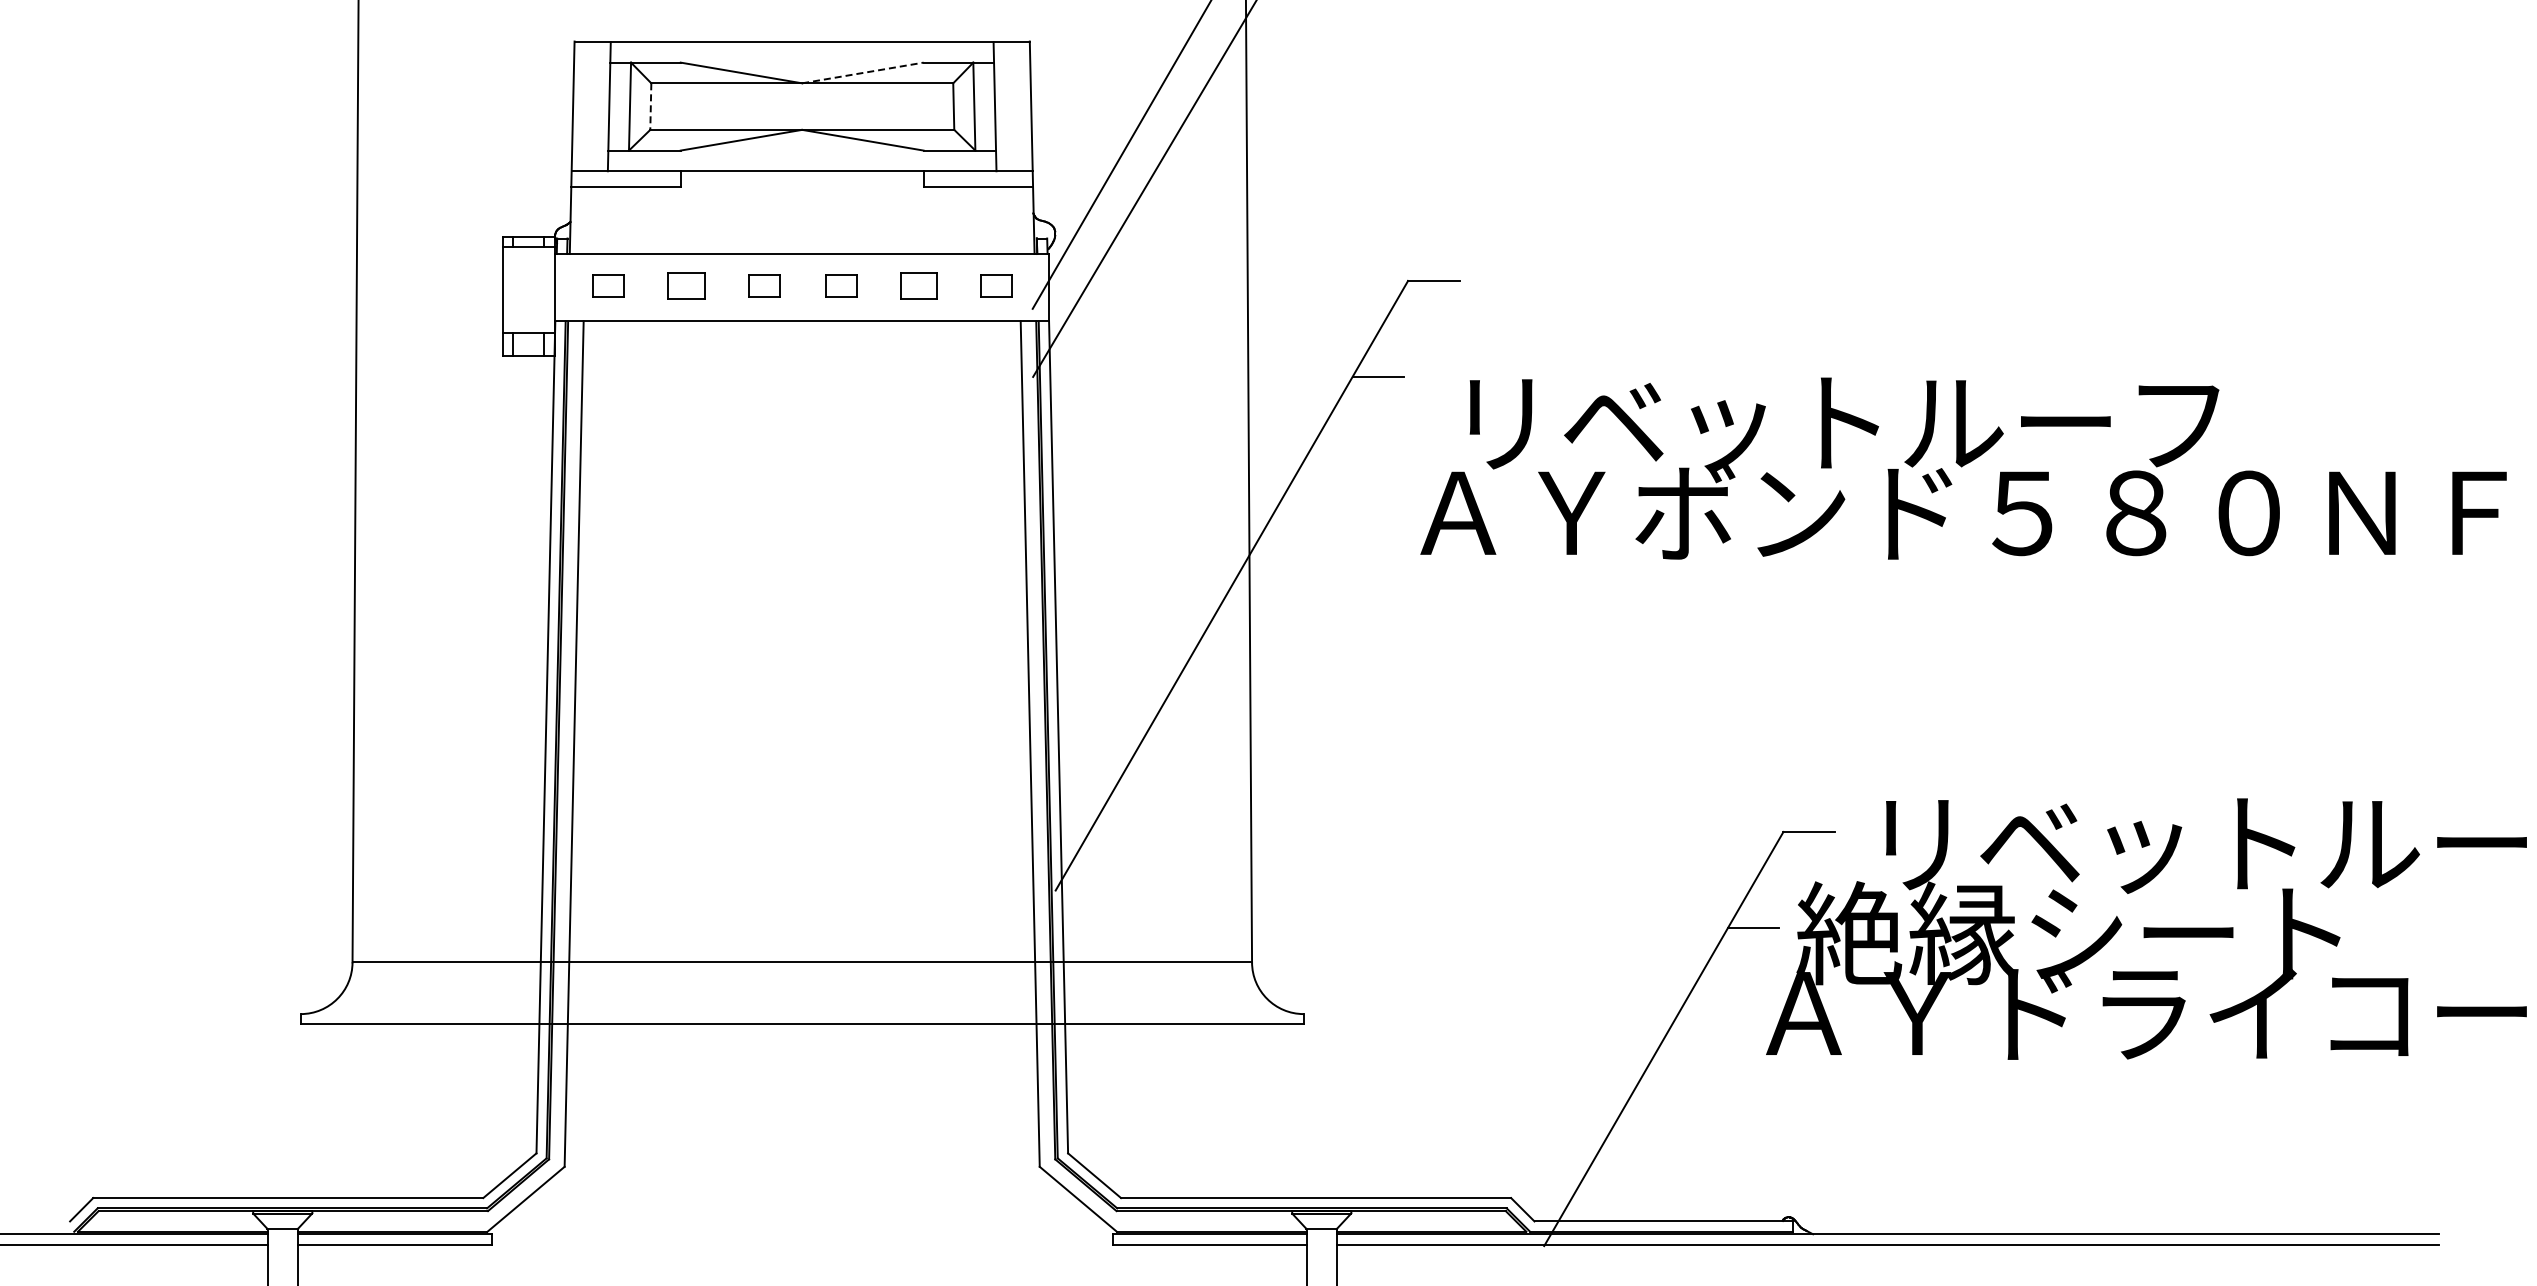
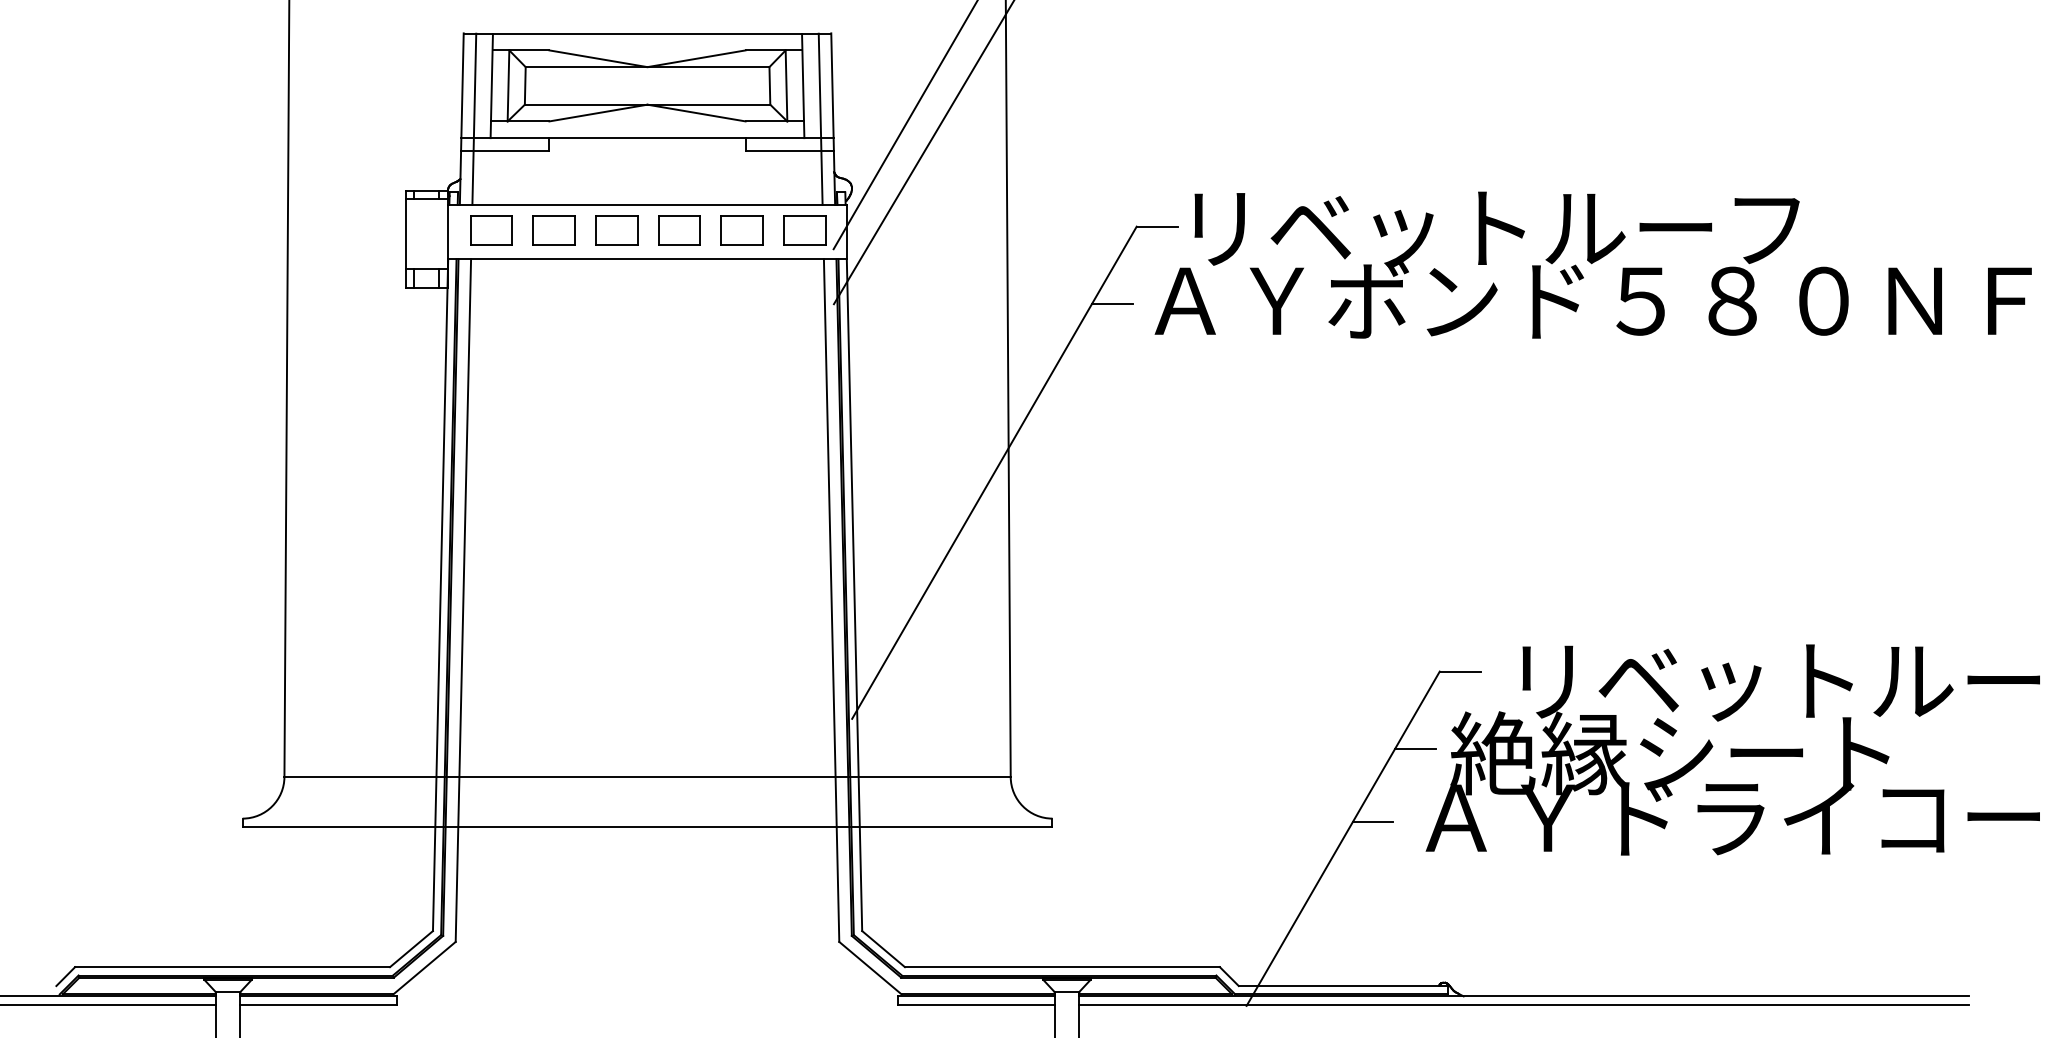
line: (862, 72) -> (696, 58), dashed -> solid
line: (650, 107) -> (525, 86), dashed -> solid
line: (587, 147) -> (474, 118), added
line: (1016, 147) -> (820, 118), added
part: (608, 285) -> (491, 230), size x1.67
part: (686, 285) -> (554, 230), size x1.43
part: (763, 285) -> (616, 230), size x1.67
part: (841, 285) -> (679, 230), size x1.67
part: (918, 285) -> (741, 230), size x1.43
part: (996, 285) -> (804, 230), size x1.67
text: (1963, 468) -> (1593, 265), moved
line: (1700, 1018) -> (1372, 822), added

